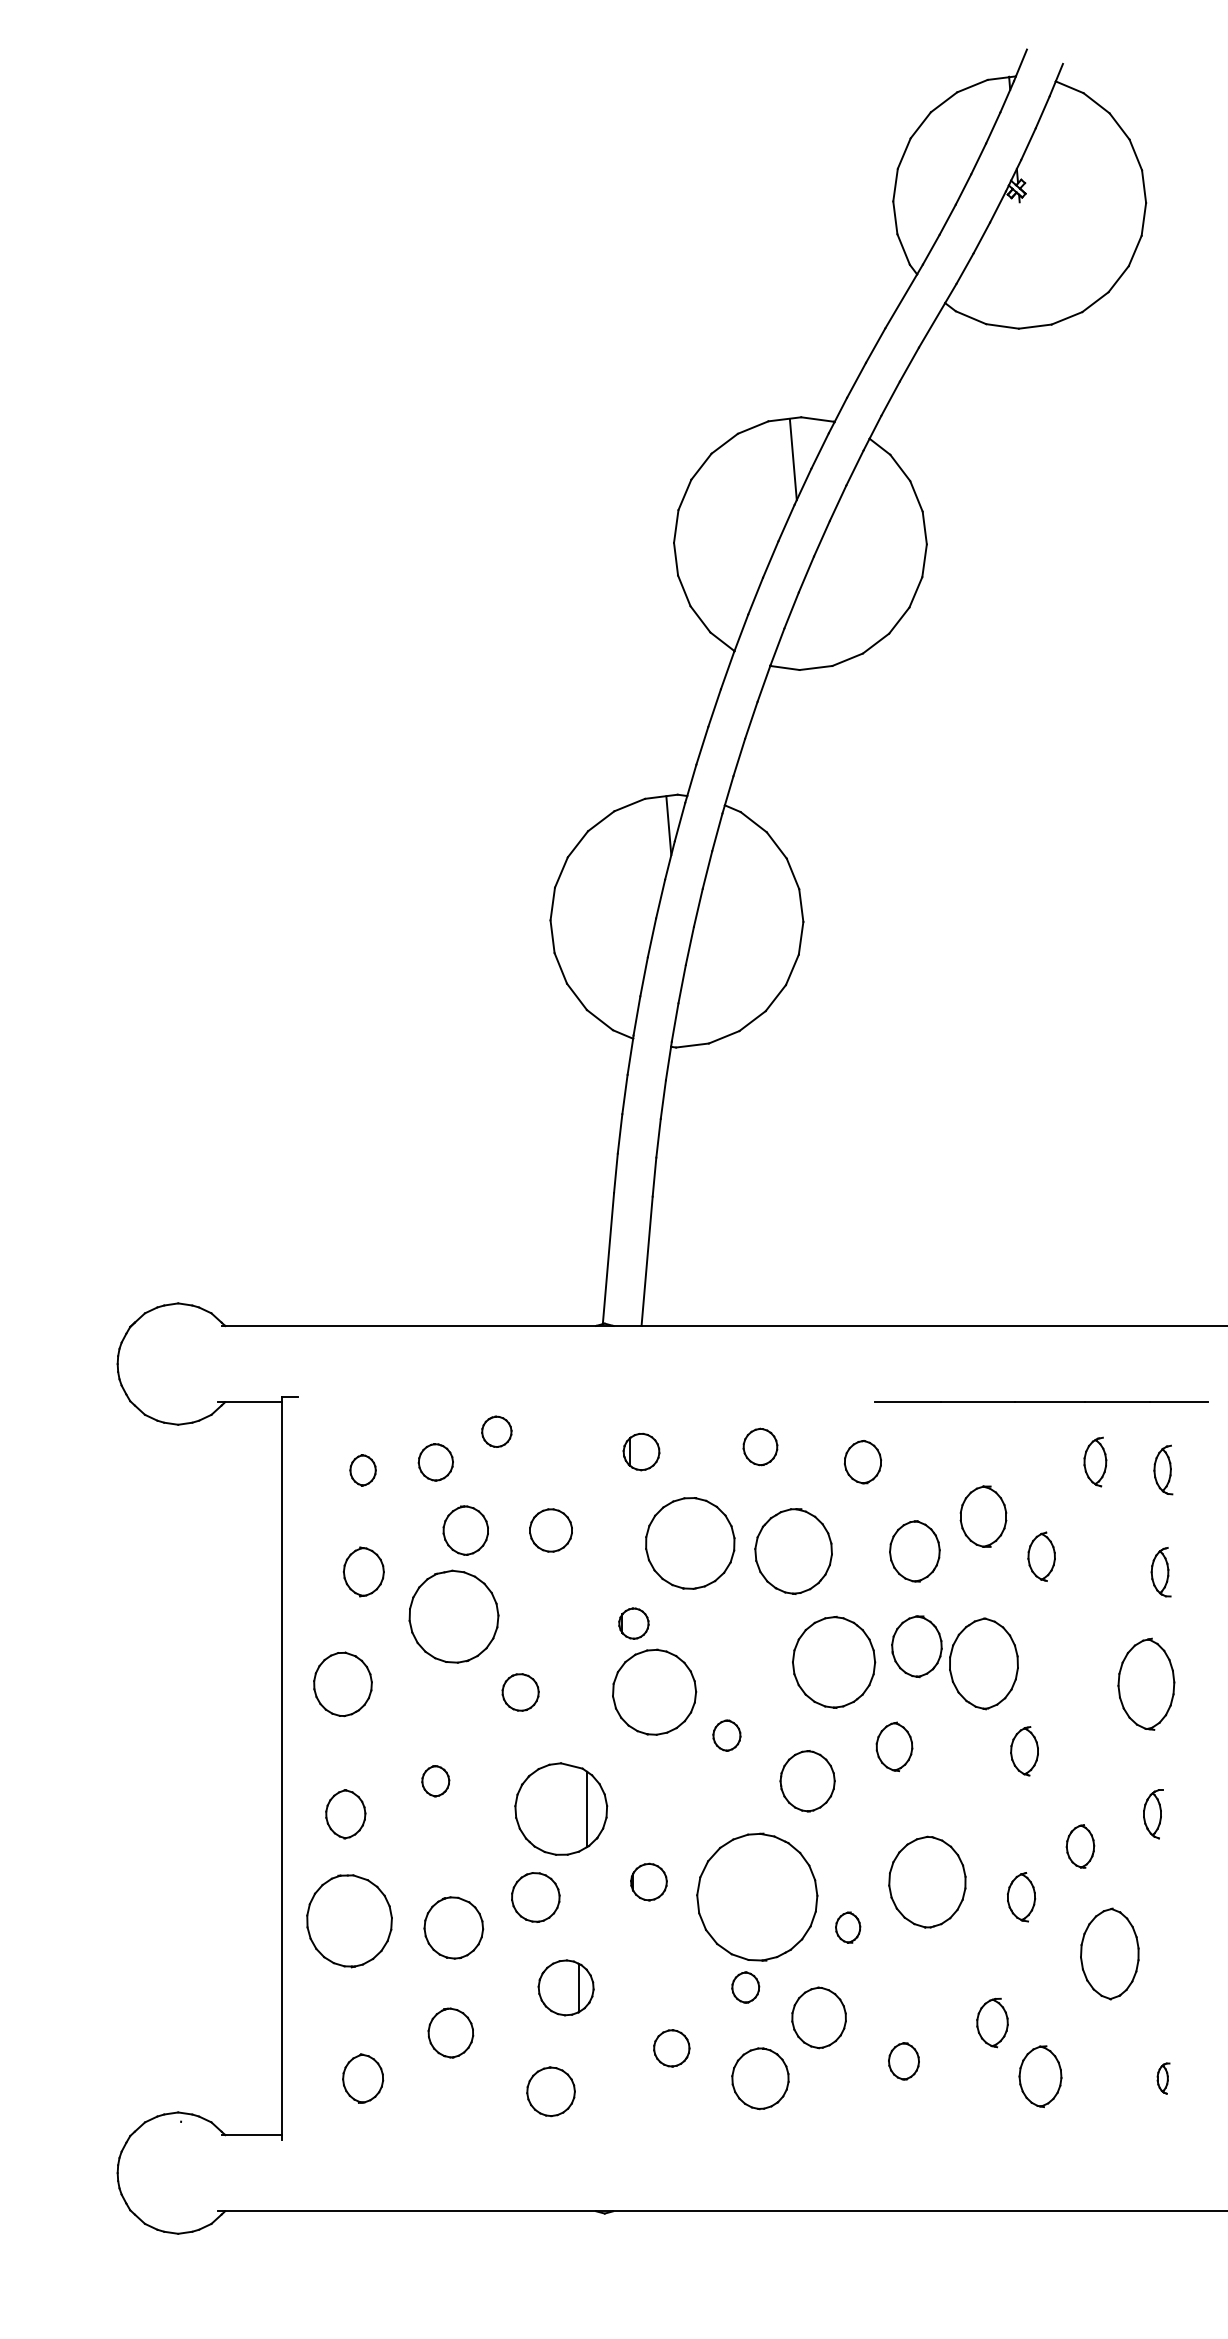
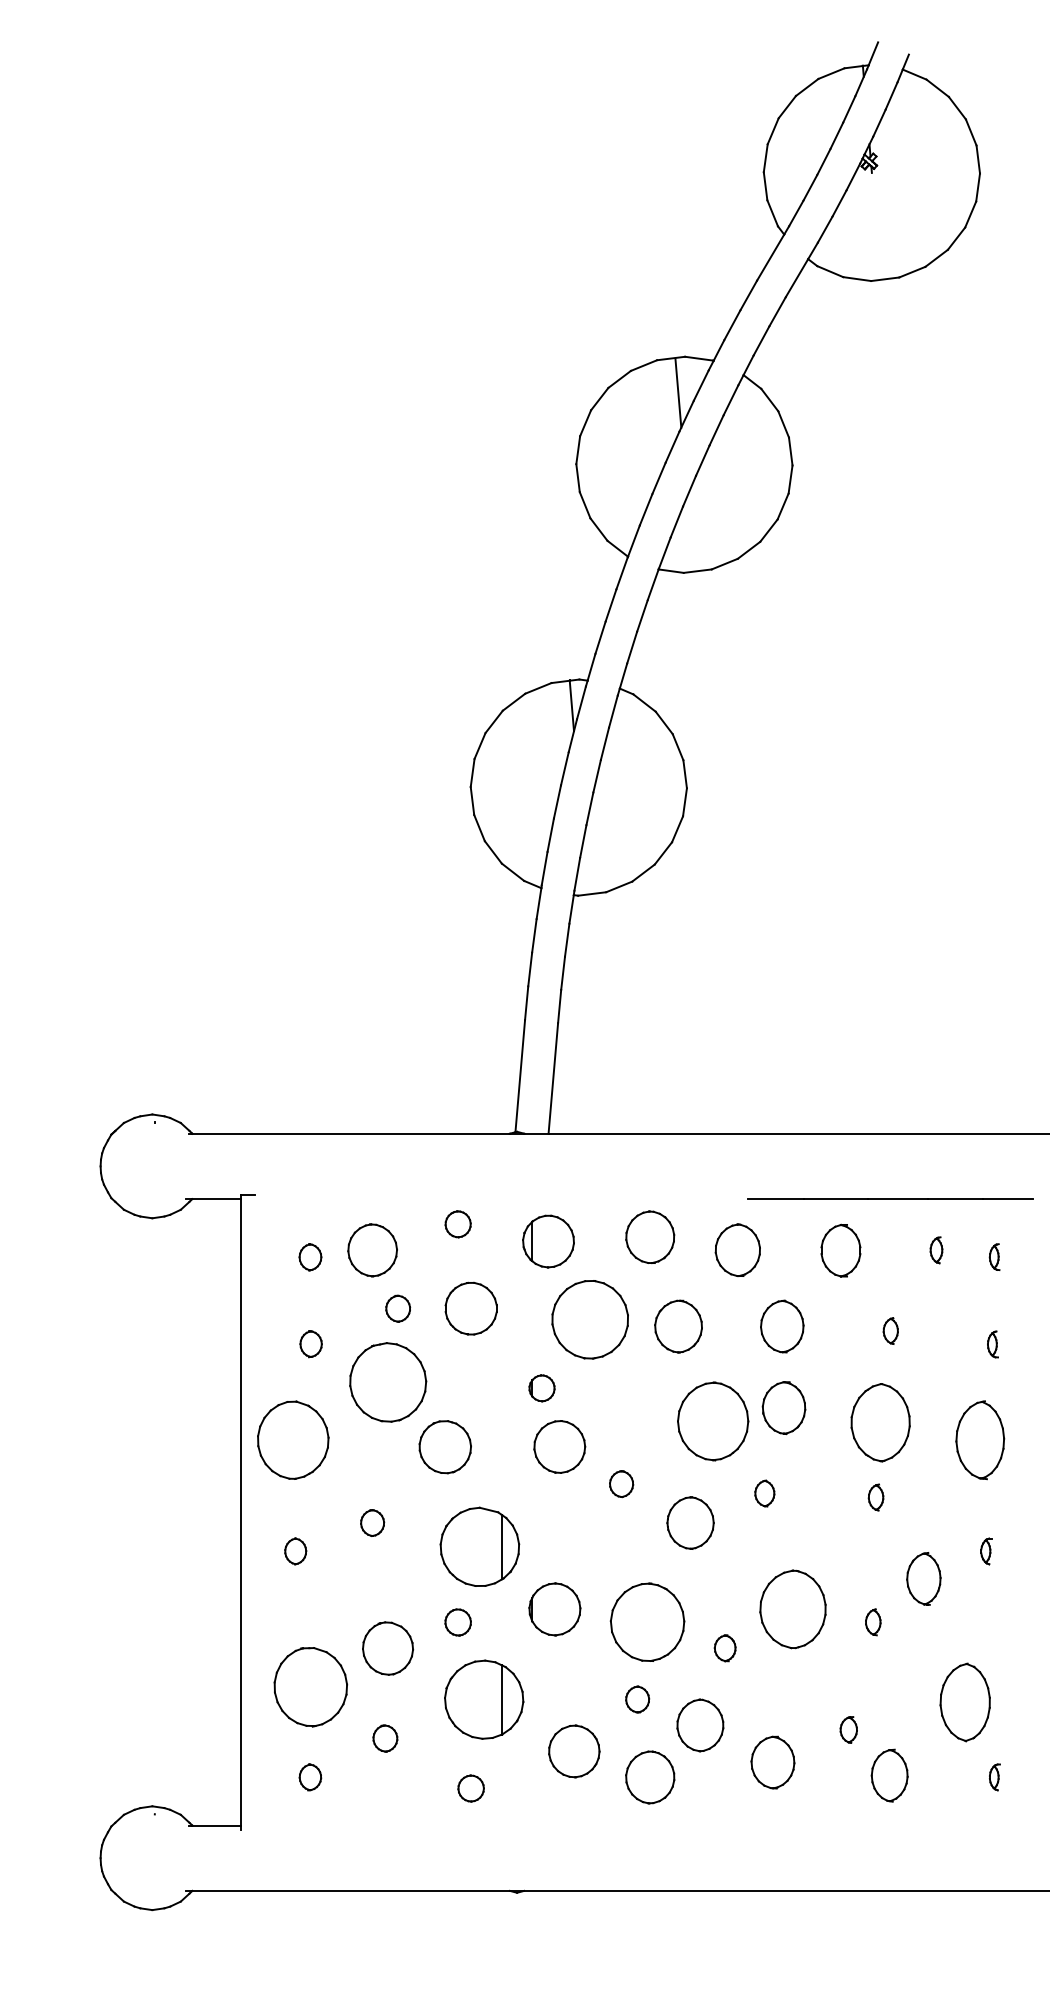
part: (496, 1431) -> (457, 1224), moved
part: (760, 1446) -> (650, 1236), size x1.67
part: (641, 1451) -> (548, 1241), size x1.67
part: (862, 1461) -> (737, 1249), size x1.43
part: (435, 1462) -> (372, 1250), size x1.67
part: (1094, 1462) -> (935, 1250), size x0.62
part: (1162, 1470) -> (994, 1257), size x0.62
part: (983, 1516) -> (840, 1250), moved
part: (465, 1530) -> (398, 1308), size x0.62
part: (550, 1530) -> (470, 1308), size x1.43
part: (793, 1551) -> (678, 1326), size x0.71
part: (1041, 1556) -> (890, 1330), size x0.62
part: (363, 1571) -> (310, 1343), size x0.62
part: (1161, 1572) -> (993, 1344), size x0.62
part: (983, 1663) -> (880, 1422), moved
part: (342, 1684) -> (292, 1440), size x1.43
part: (654, 1691) -> (559, 1446), size x0.71
part: (520, 1692) -> (445, 1447), size x1.67
part: (894, 1746) -> (764, 1493), size x0.62
part: (1024, 1751) -> (876, 1497), size x0.62
part: (345, 1814) -> (295, 1551), size x0.62
part: (1153, 1814) -> (986, 1551), size x0.62
part: (1080, 1846) -> (923, 1578), size x1.43
part: (648, 1881) -> (554, 1608), size x1.67
part: (535, 1897) -> (457, 1622), size x0.62
part: (757, 1897) -> (647, 1622), size x0.71
part: (1020, 1897) -> (872, 1622), size x0.62
part: (349, 1921) -> (310, 1687), moved
part: (1109, 1953) -> (964, 1702), moved
part: (565, 1987) -> (483, 1699), size x1.67
part: (992, 2023) -> (848, 1730), size x0.62
part: (450, 2033) -> (385, 1738), size x0.62
part: (671, 2048) -> (574, 1751), size x1.67
part: (903, 2061) -> (772, 1762), size x1.67
part: (362, 2078) -> (309, 1777), size x0.62
part: (550, 2091) -> (470, 1788), size x0.62

